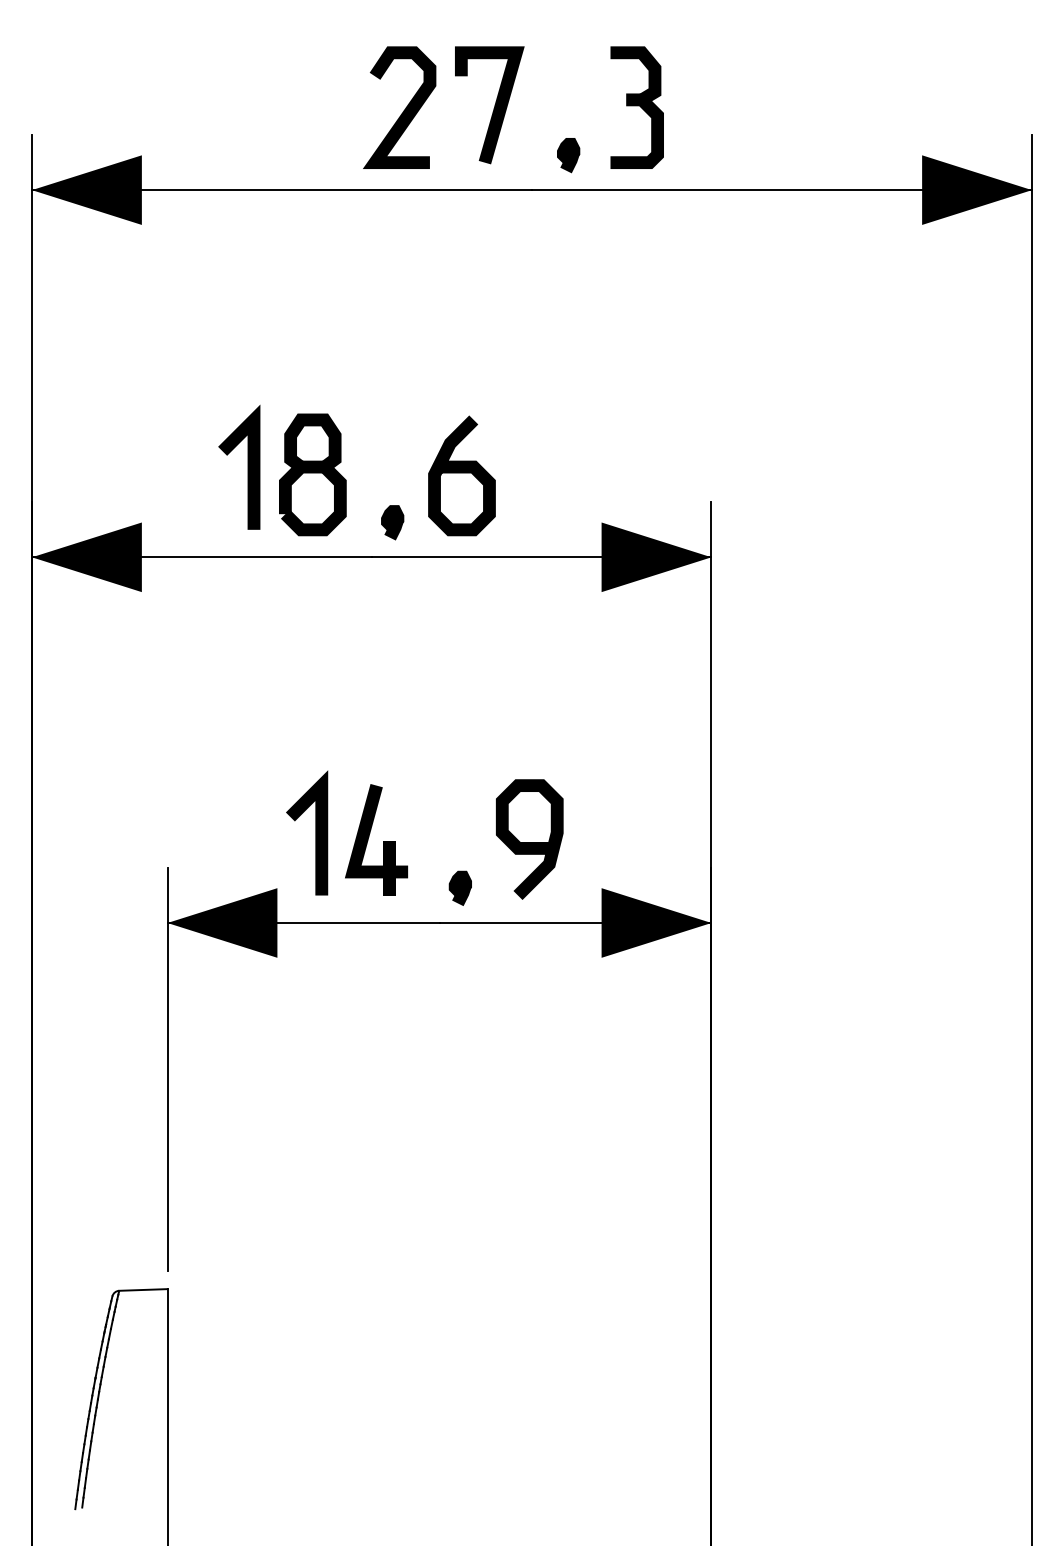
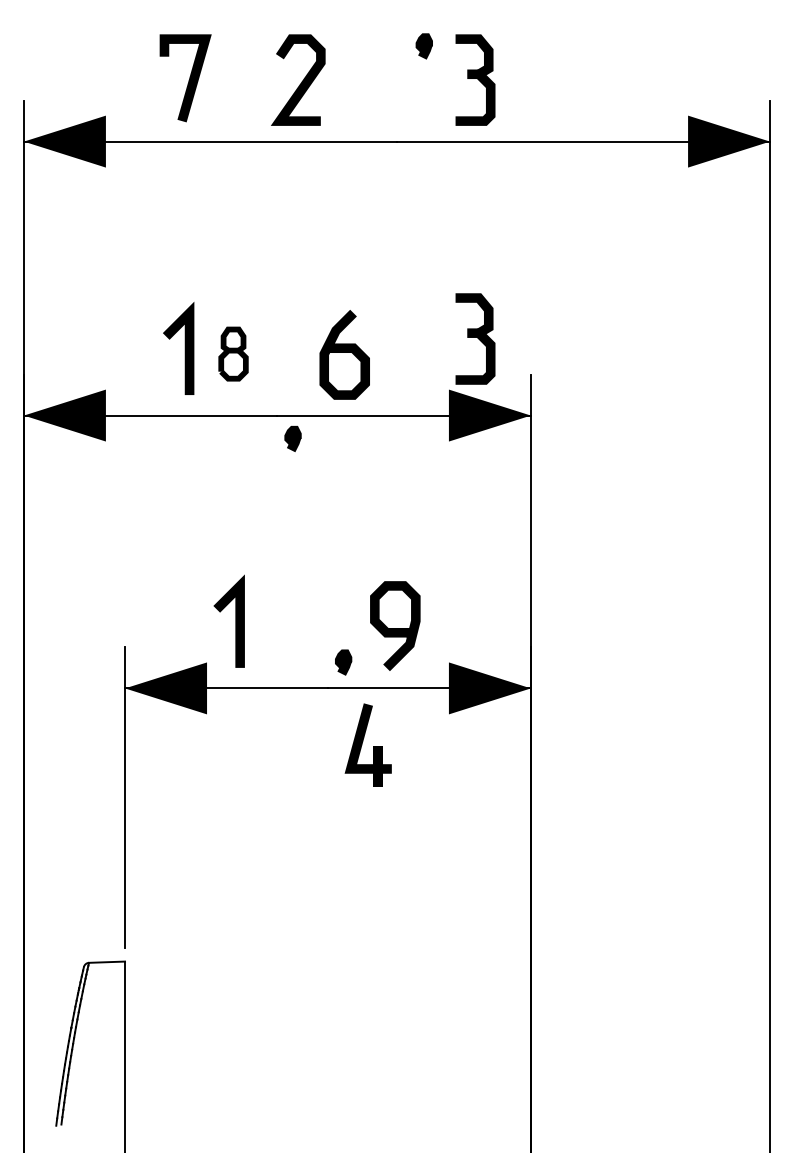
line: (494, 105) -> (189, 78), moved
part: (568, 155) -> (424, 46), moved
part: (636, 454) -> (474, 338), added
part: (312, 474) -> (233, 353), size x0.6
part: (392, 522) -> (292, 438), moved
part: (369, 837) -> (363, 743), moved

